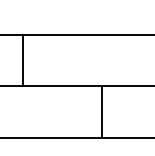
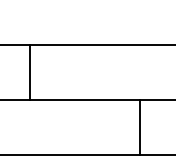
line: (22, 60) -> (29, 72), moved
line: (102, 112) -> (139, 127), moved

